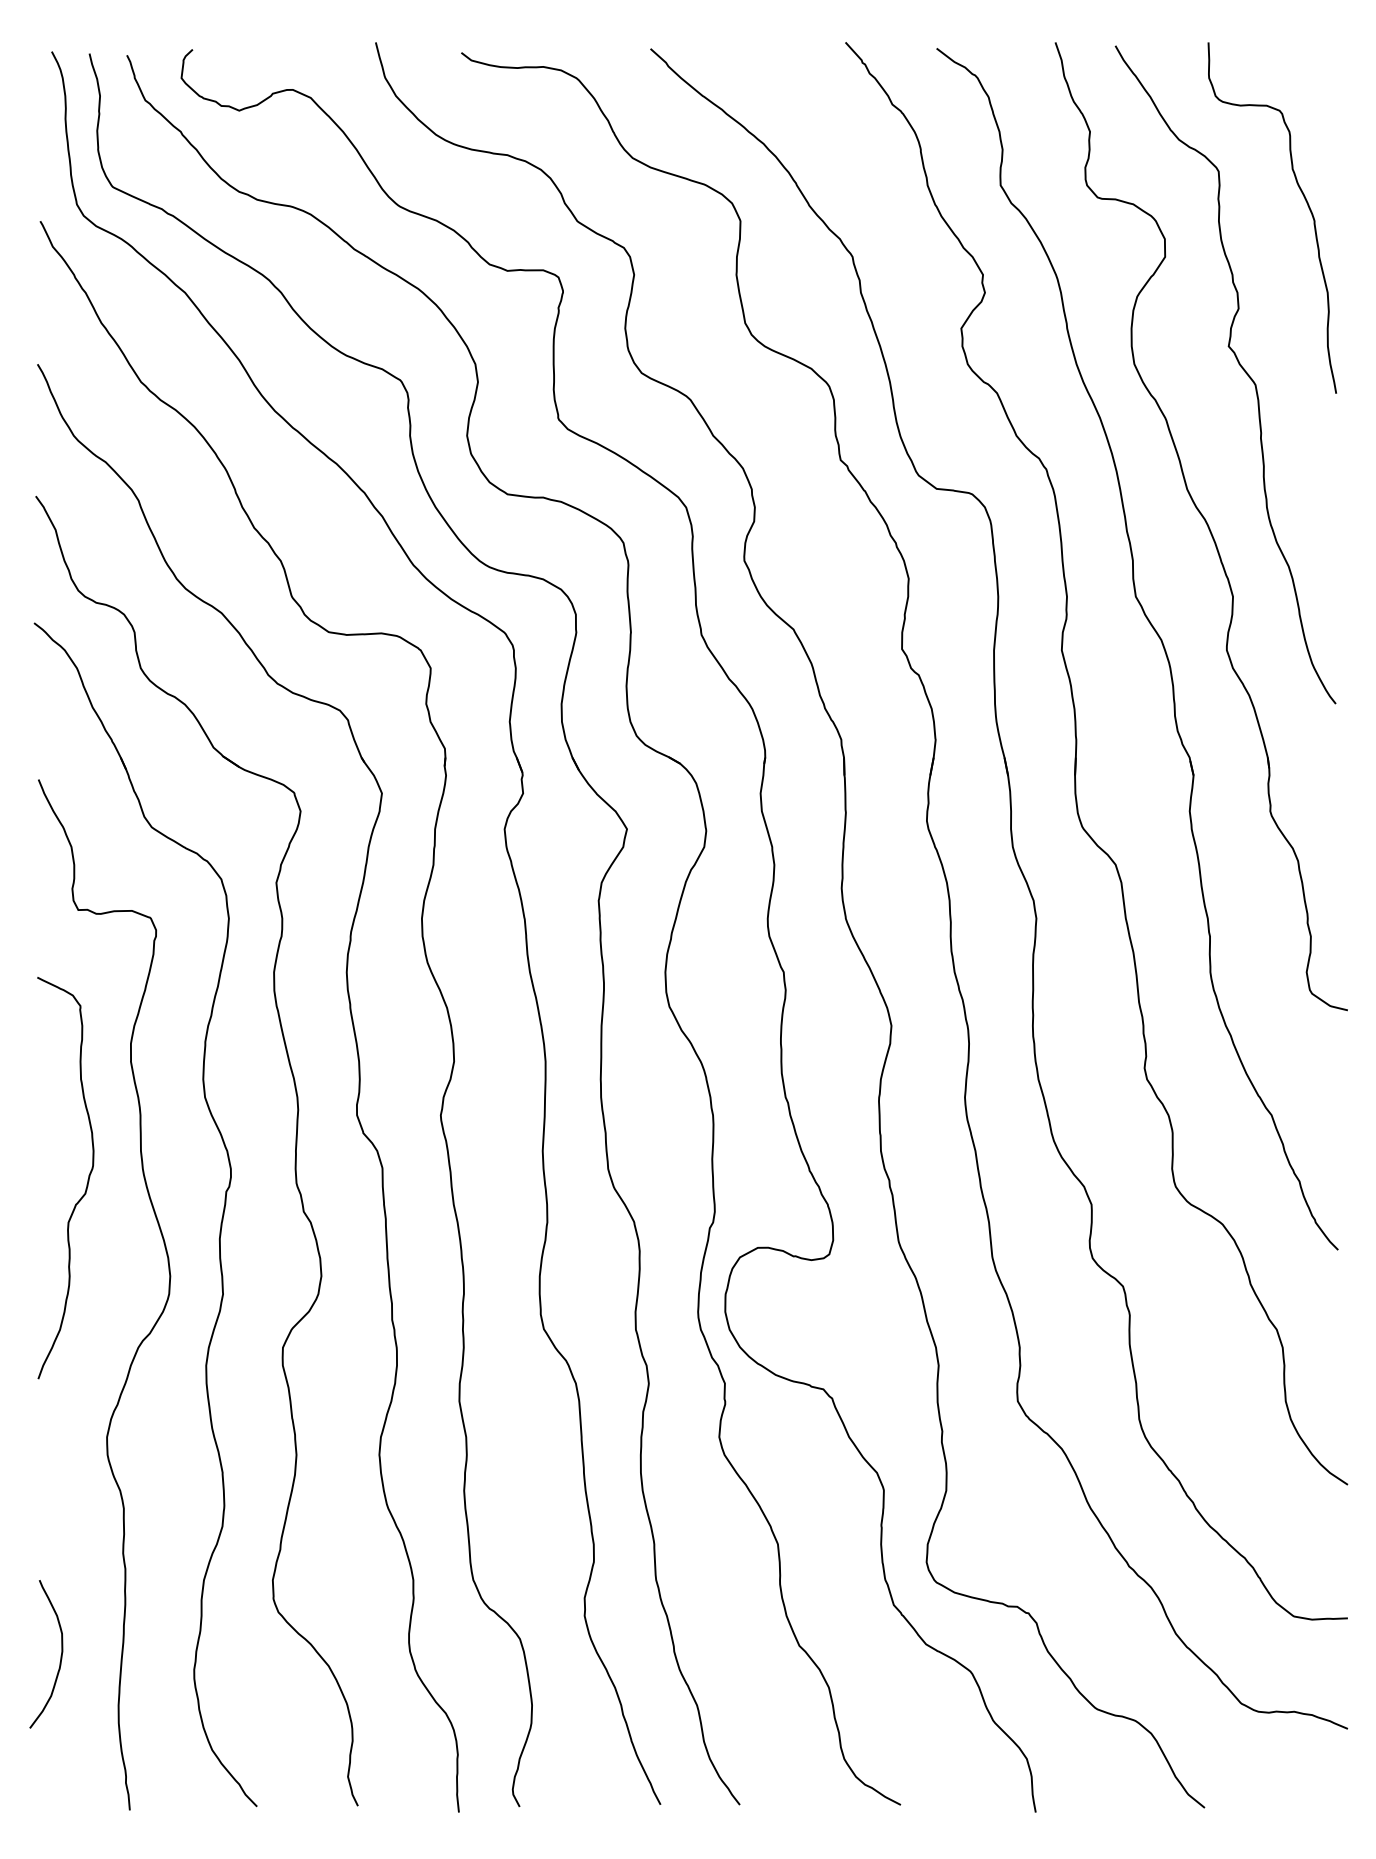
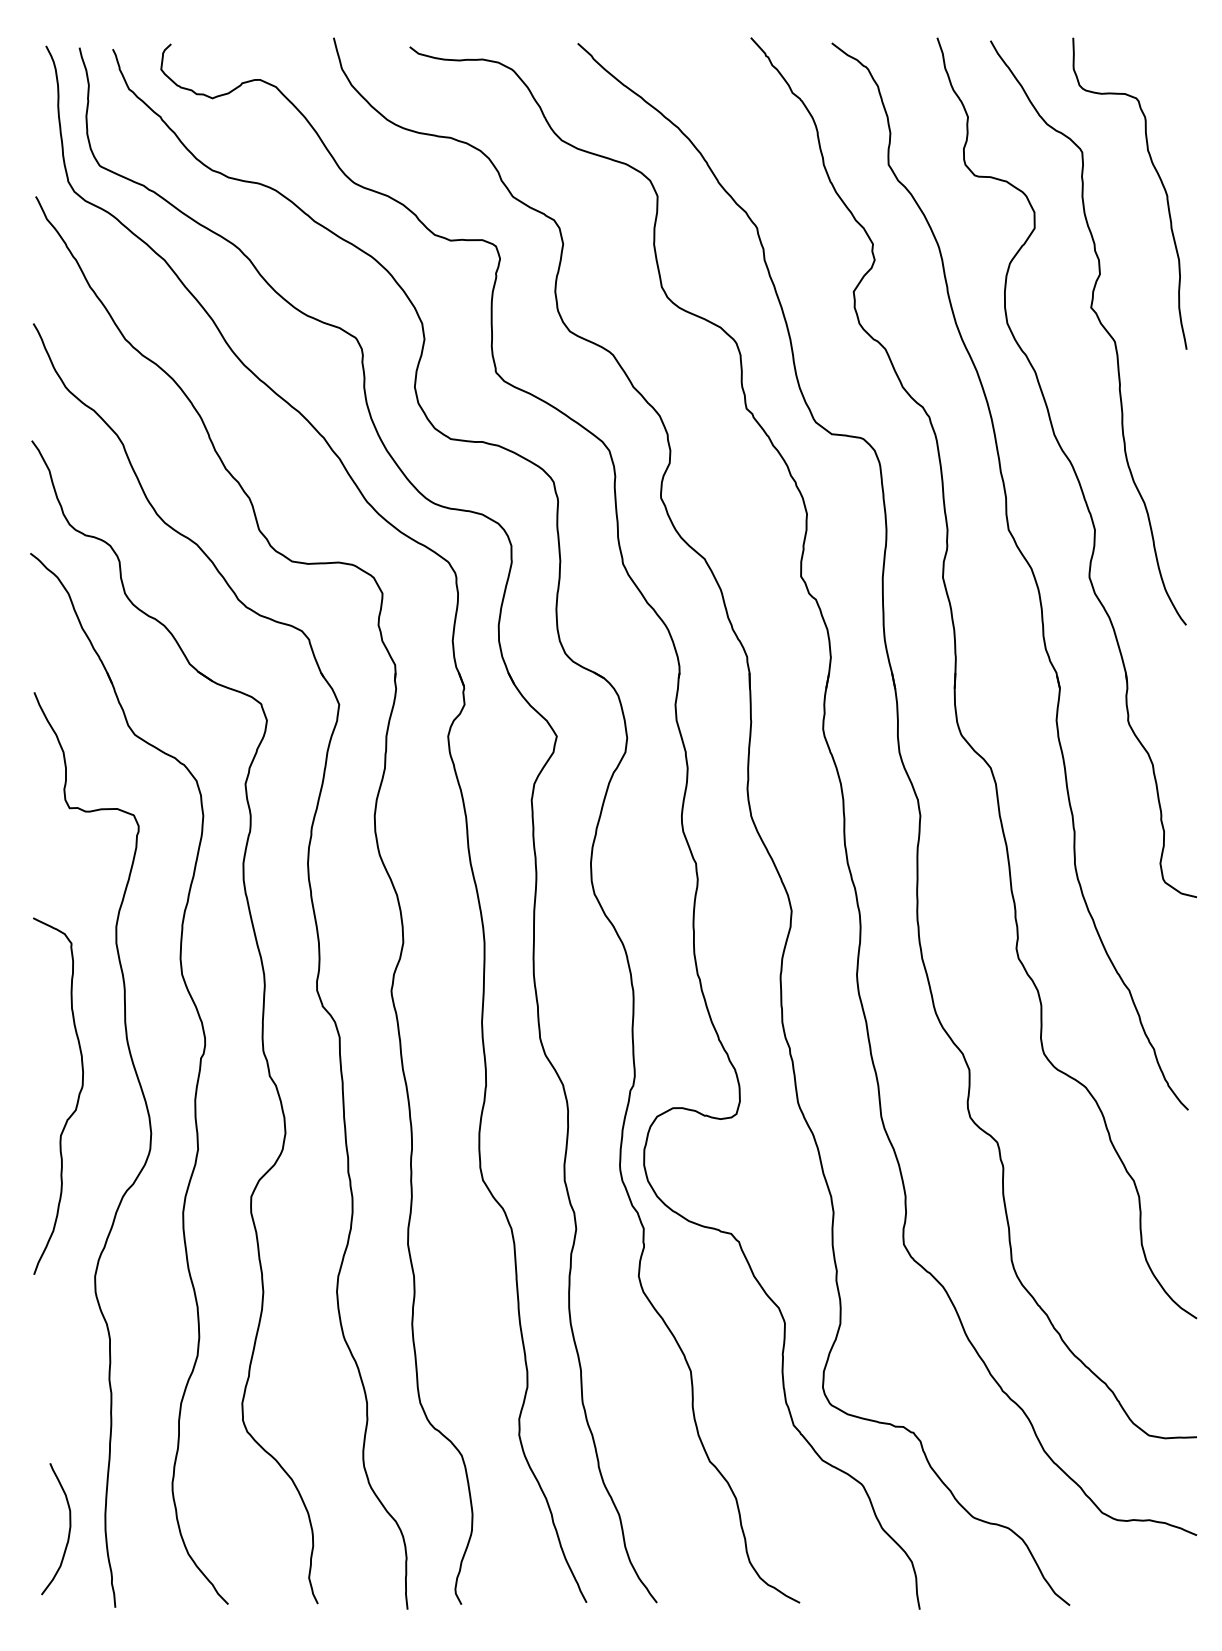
curve: (87, 1179) -> (77, 1097), moved
curve: (60, 1656) -> (68, 1531), moved

